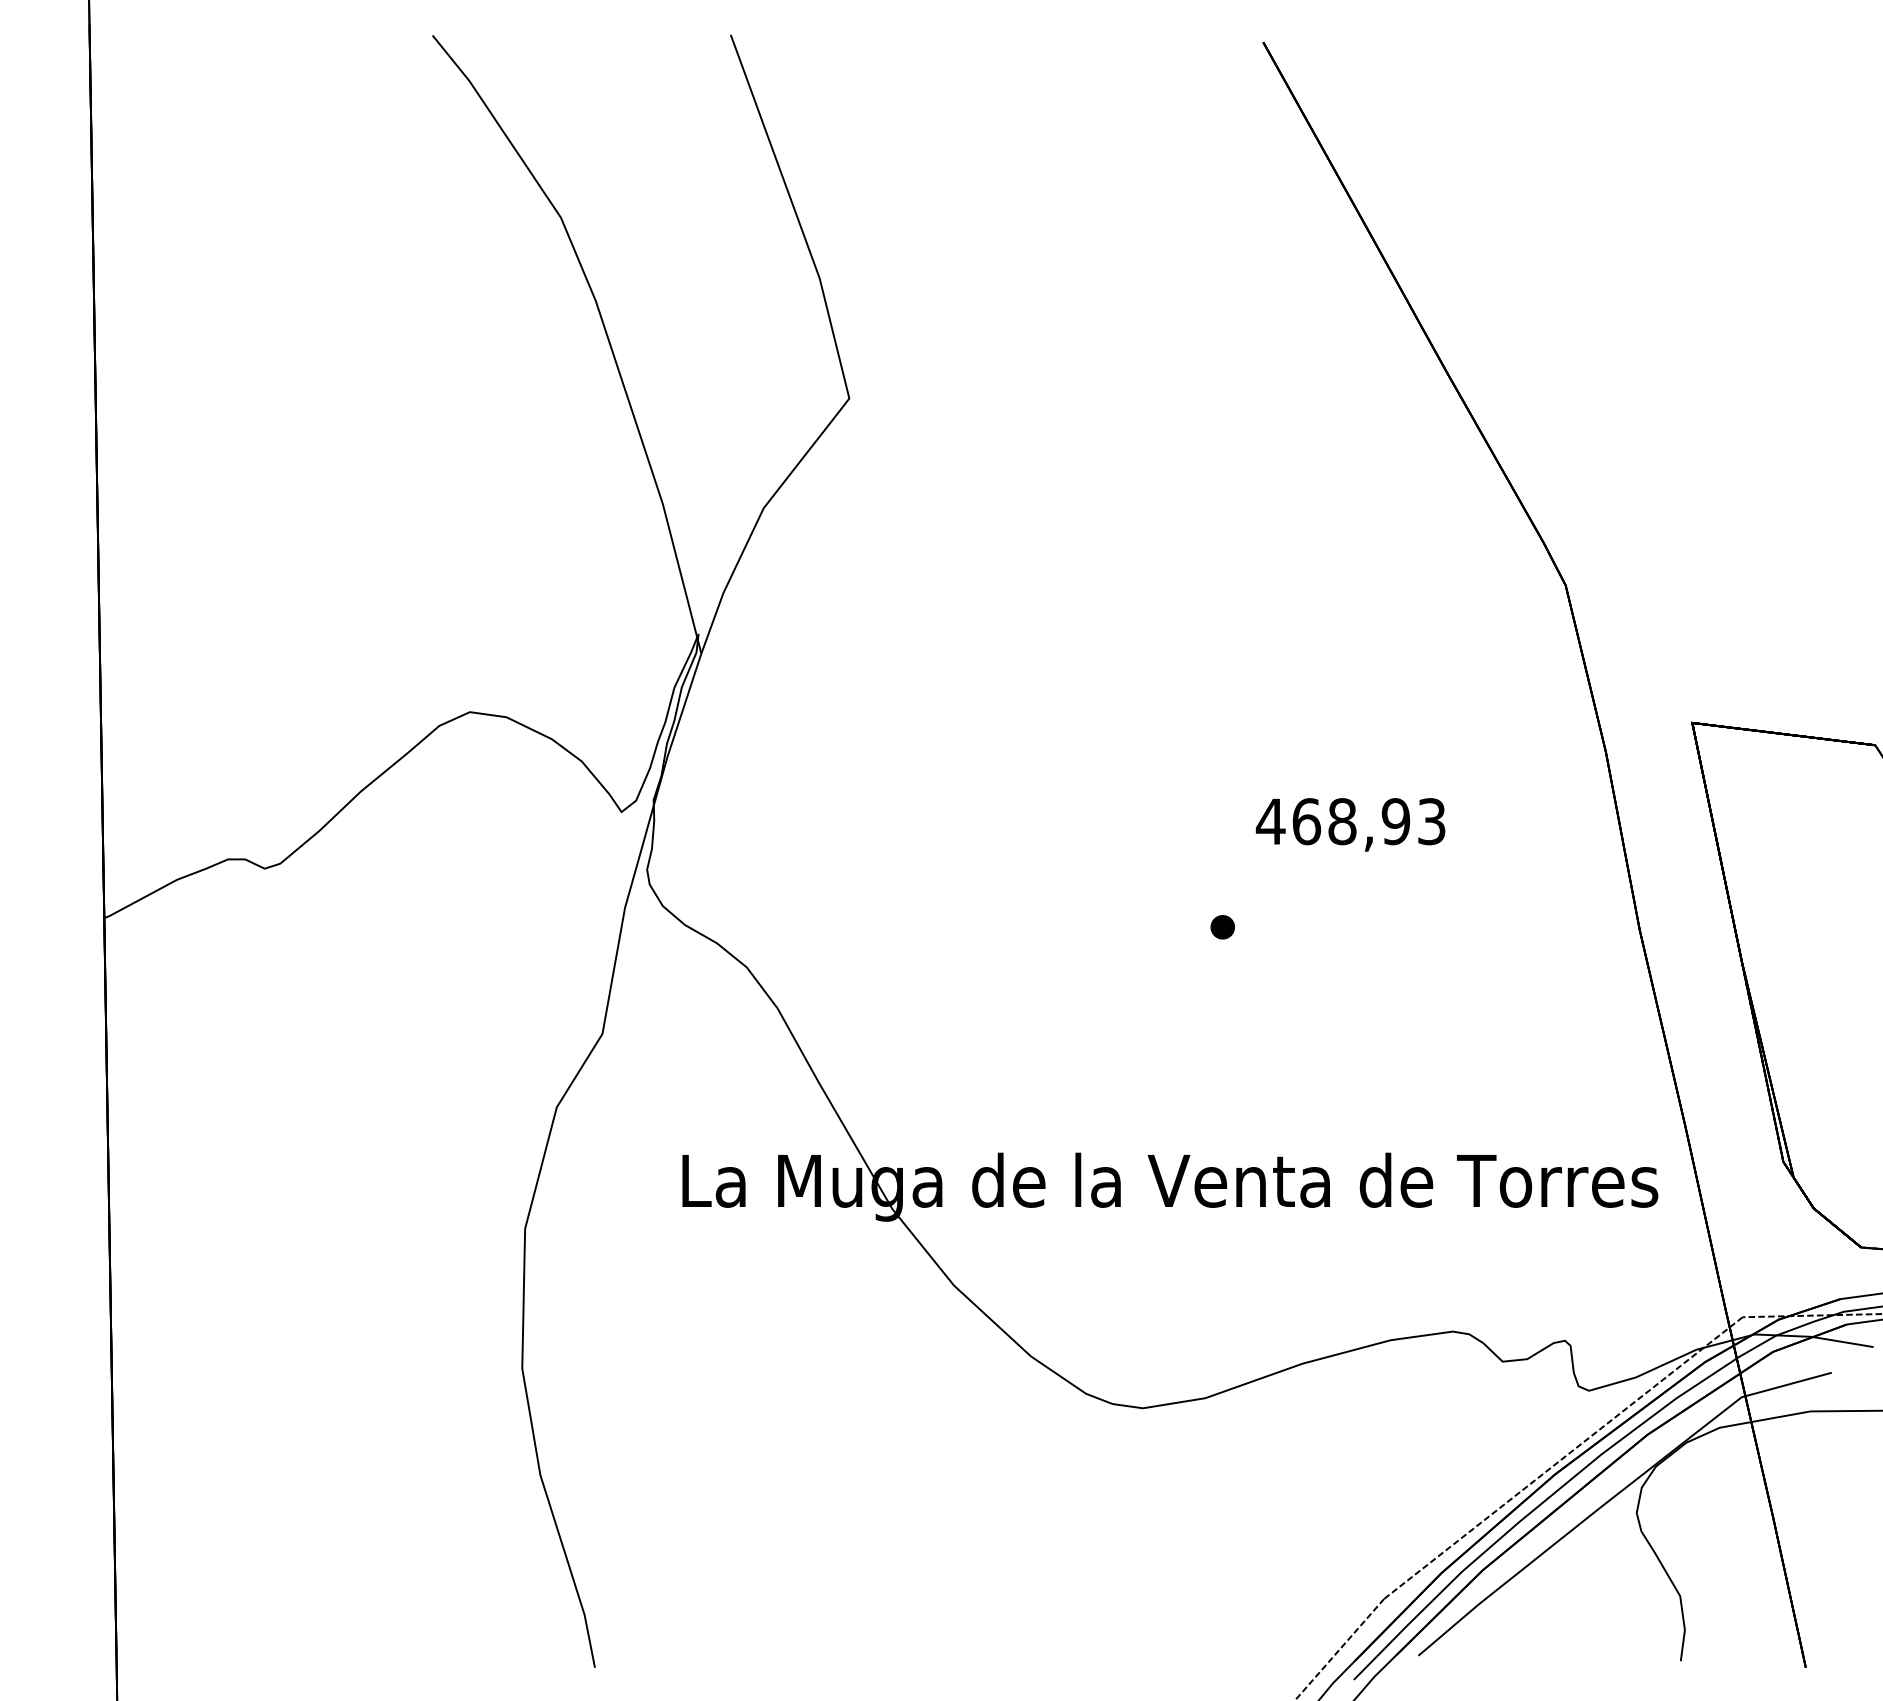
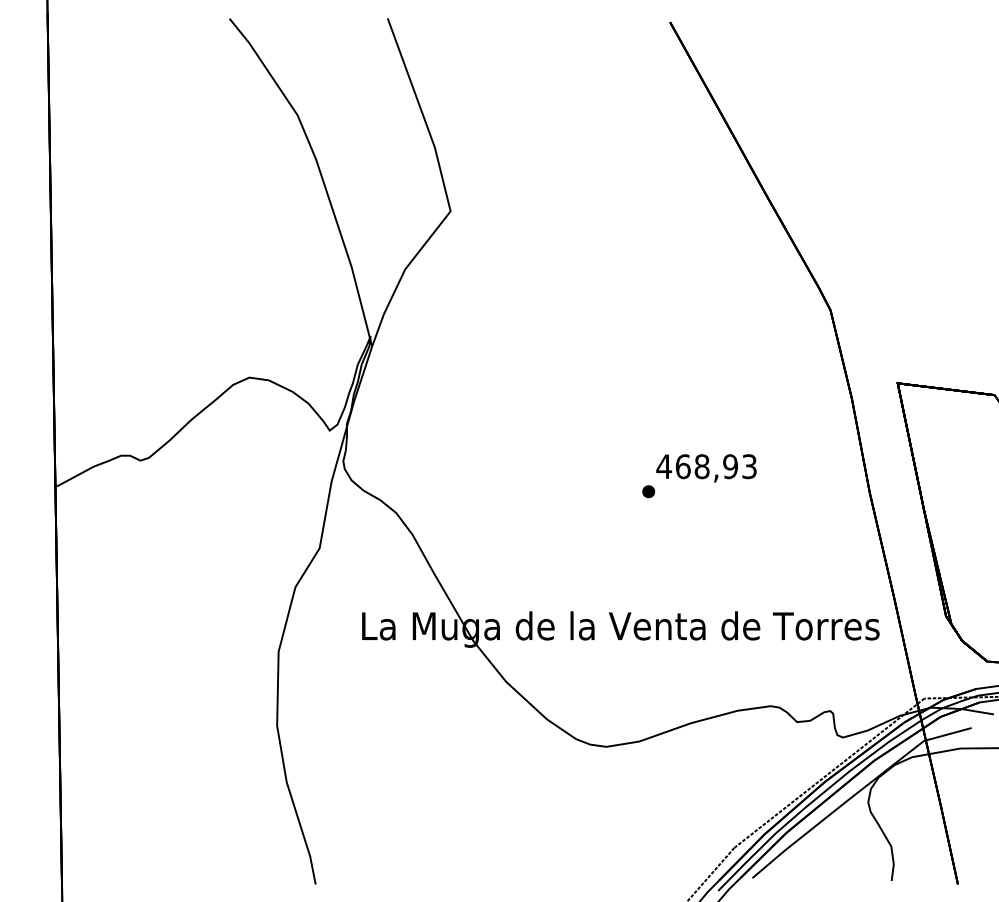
text: (1350, 825) -> (706, 468), moved

